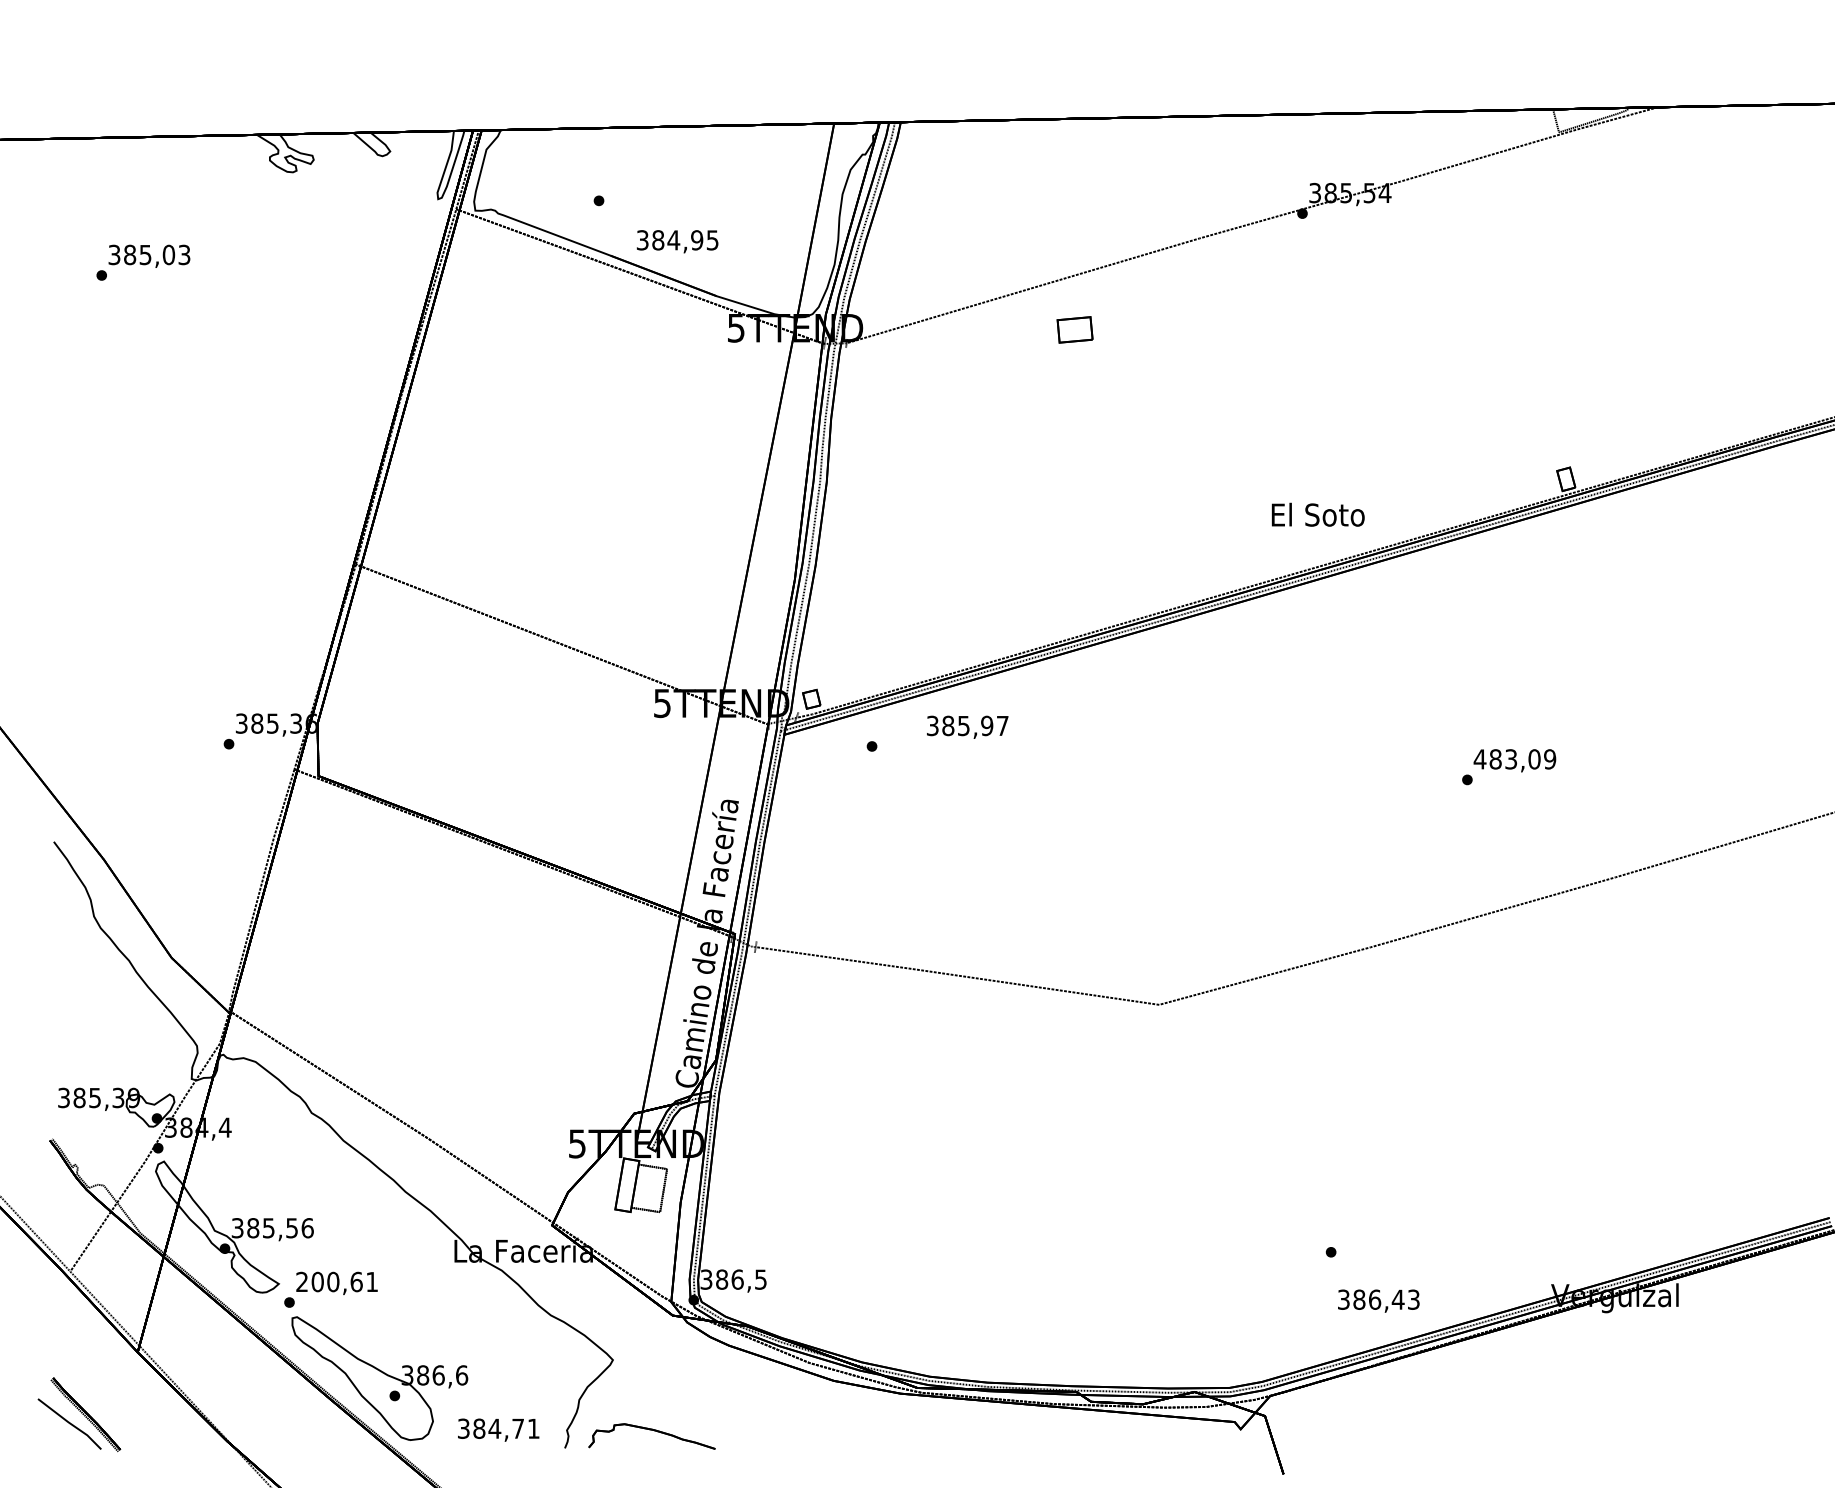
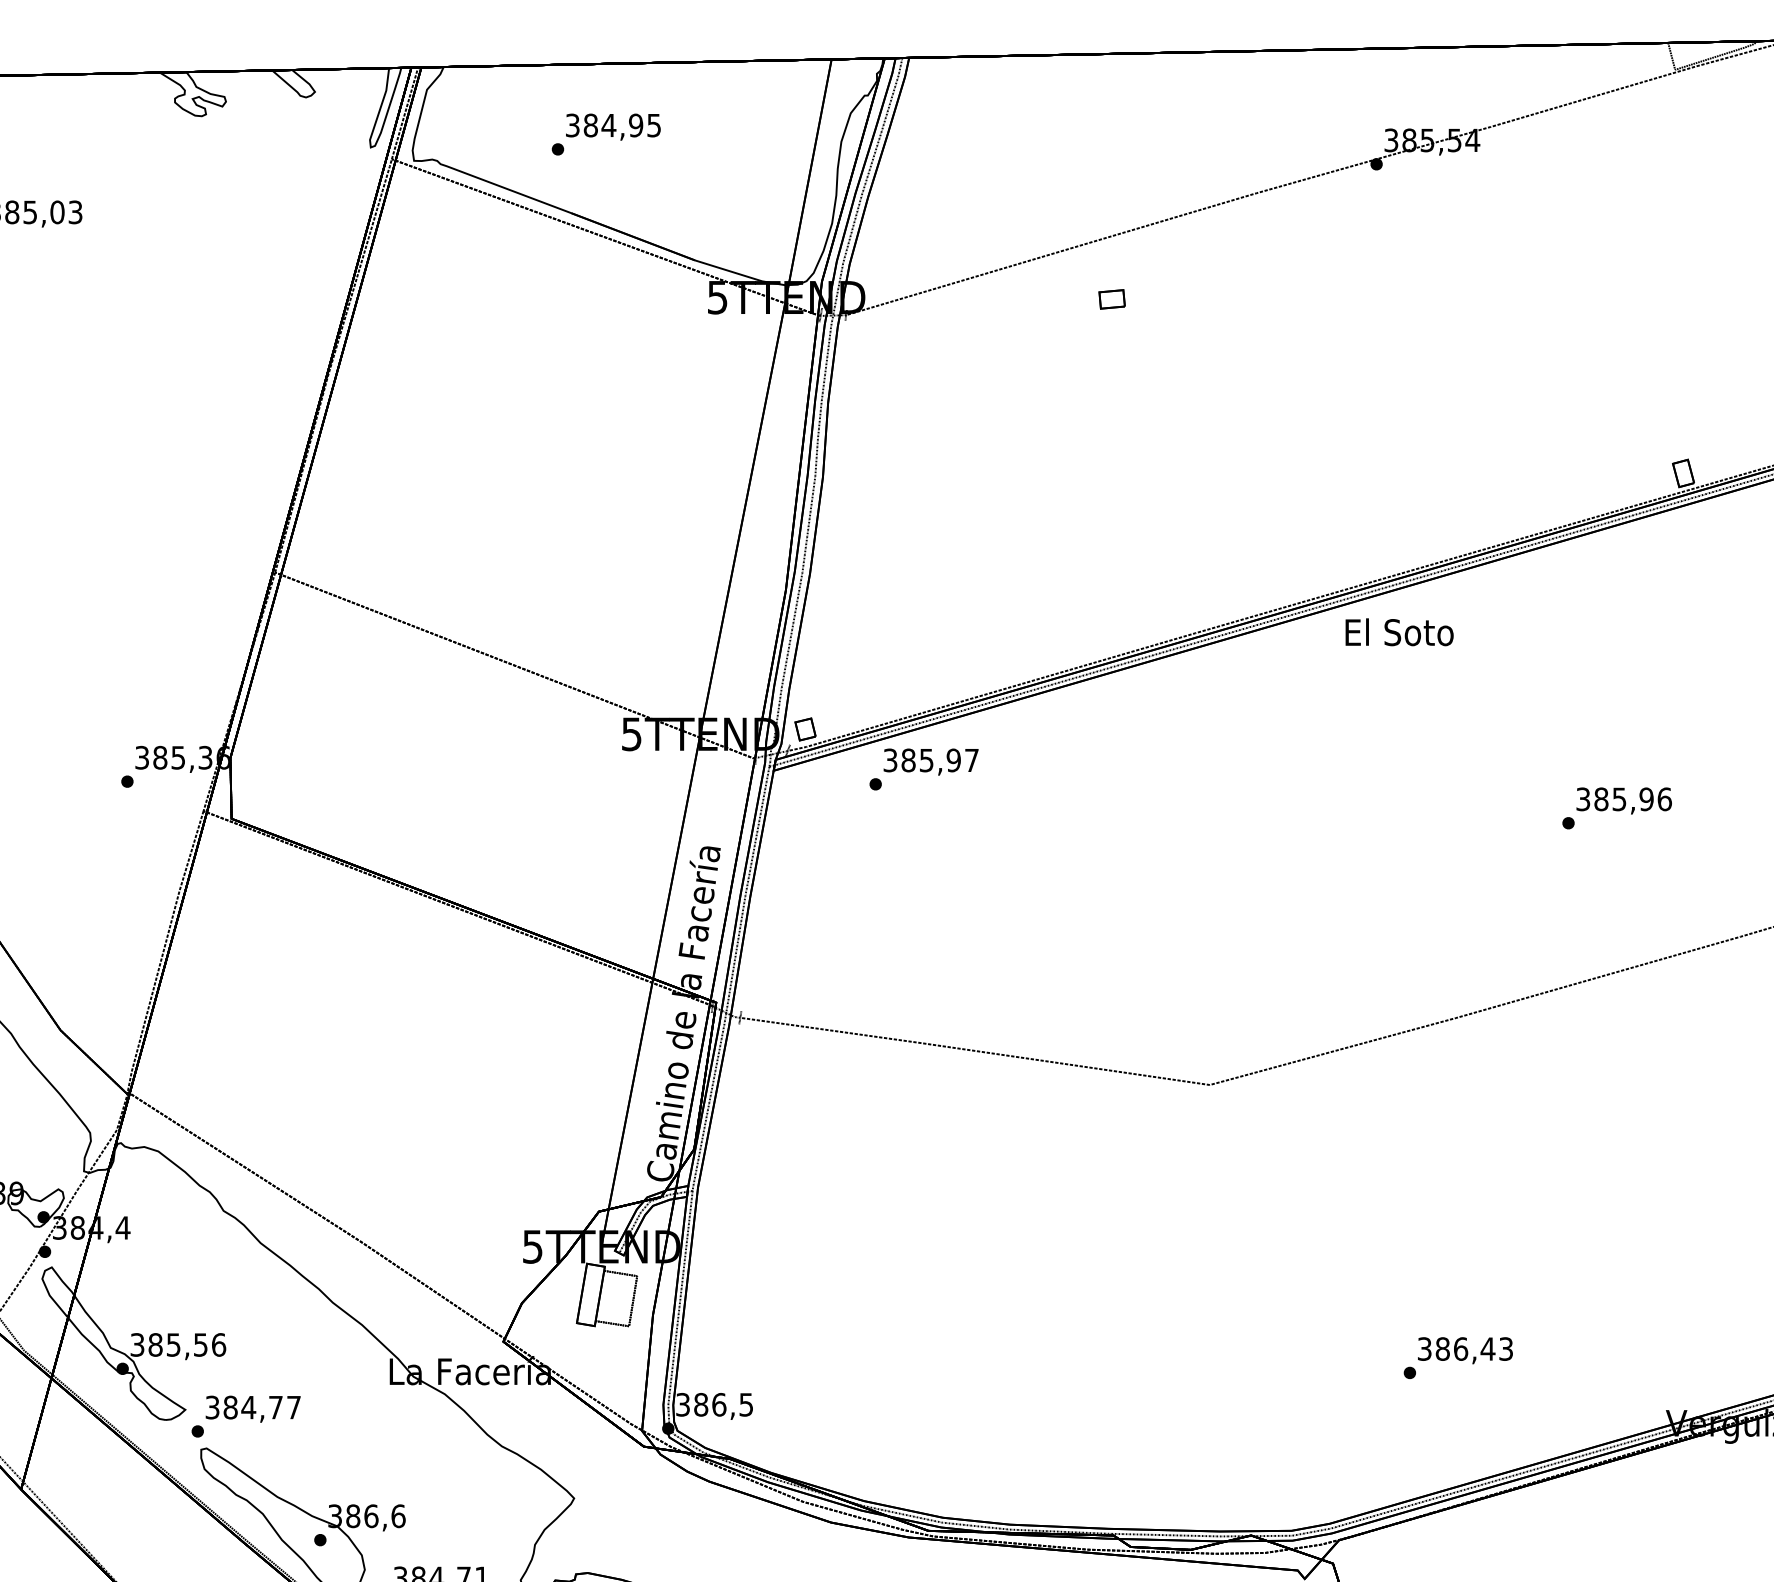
text: (677, 241) -> (613, 126), moved
part: (1075, 329) -> (1112, 299), size x0.62
text: (1317, 514) -> (1398, 631), moved
text: (967, 726) -> (930, 761), moved
text: (1514, 759) -> (1623, 799), 483,09 -> 385,96
text: (336, 1281) -> (252, 1406), 200,61 -> 384,77
text: (1378, 1300) -> (1465, 1349), moved

